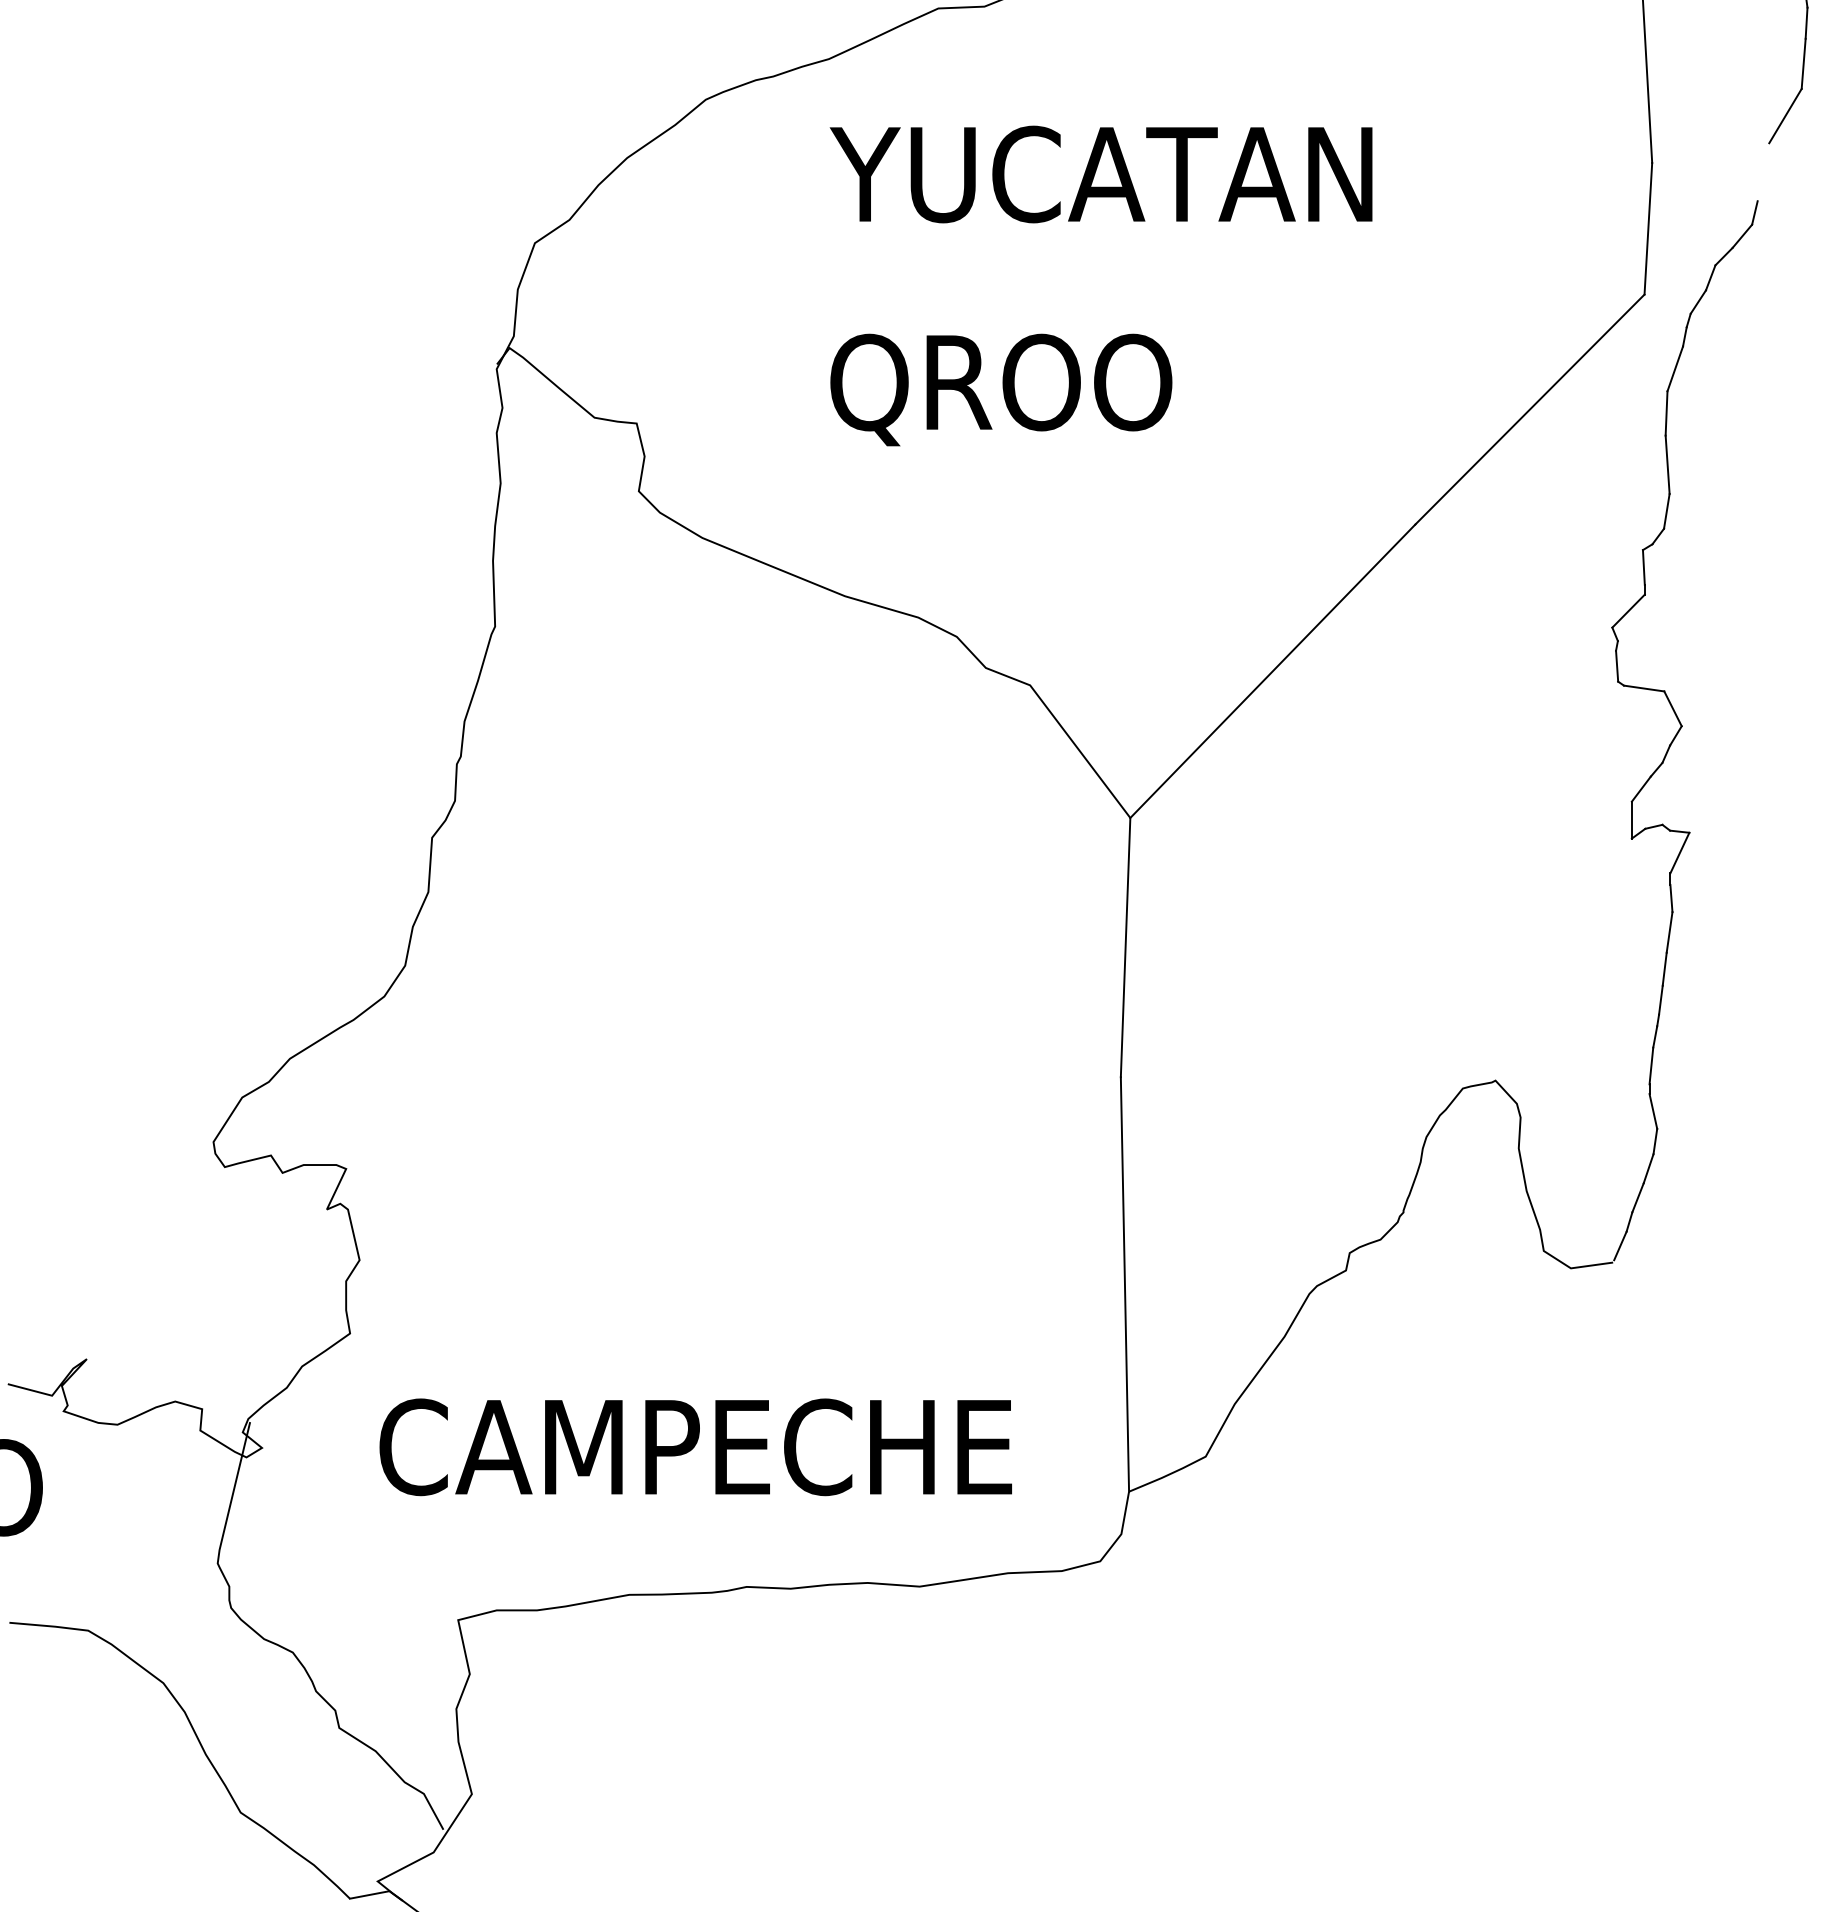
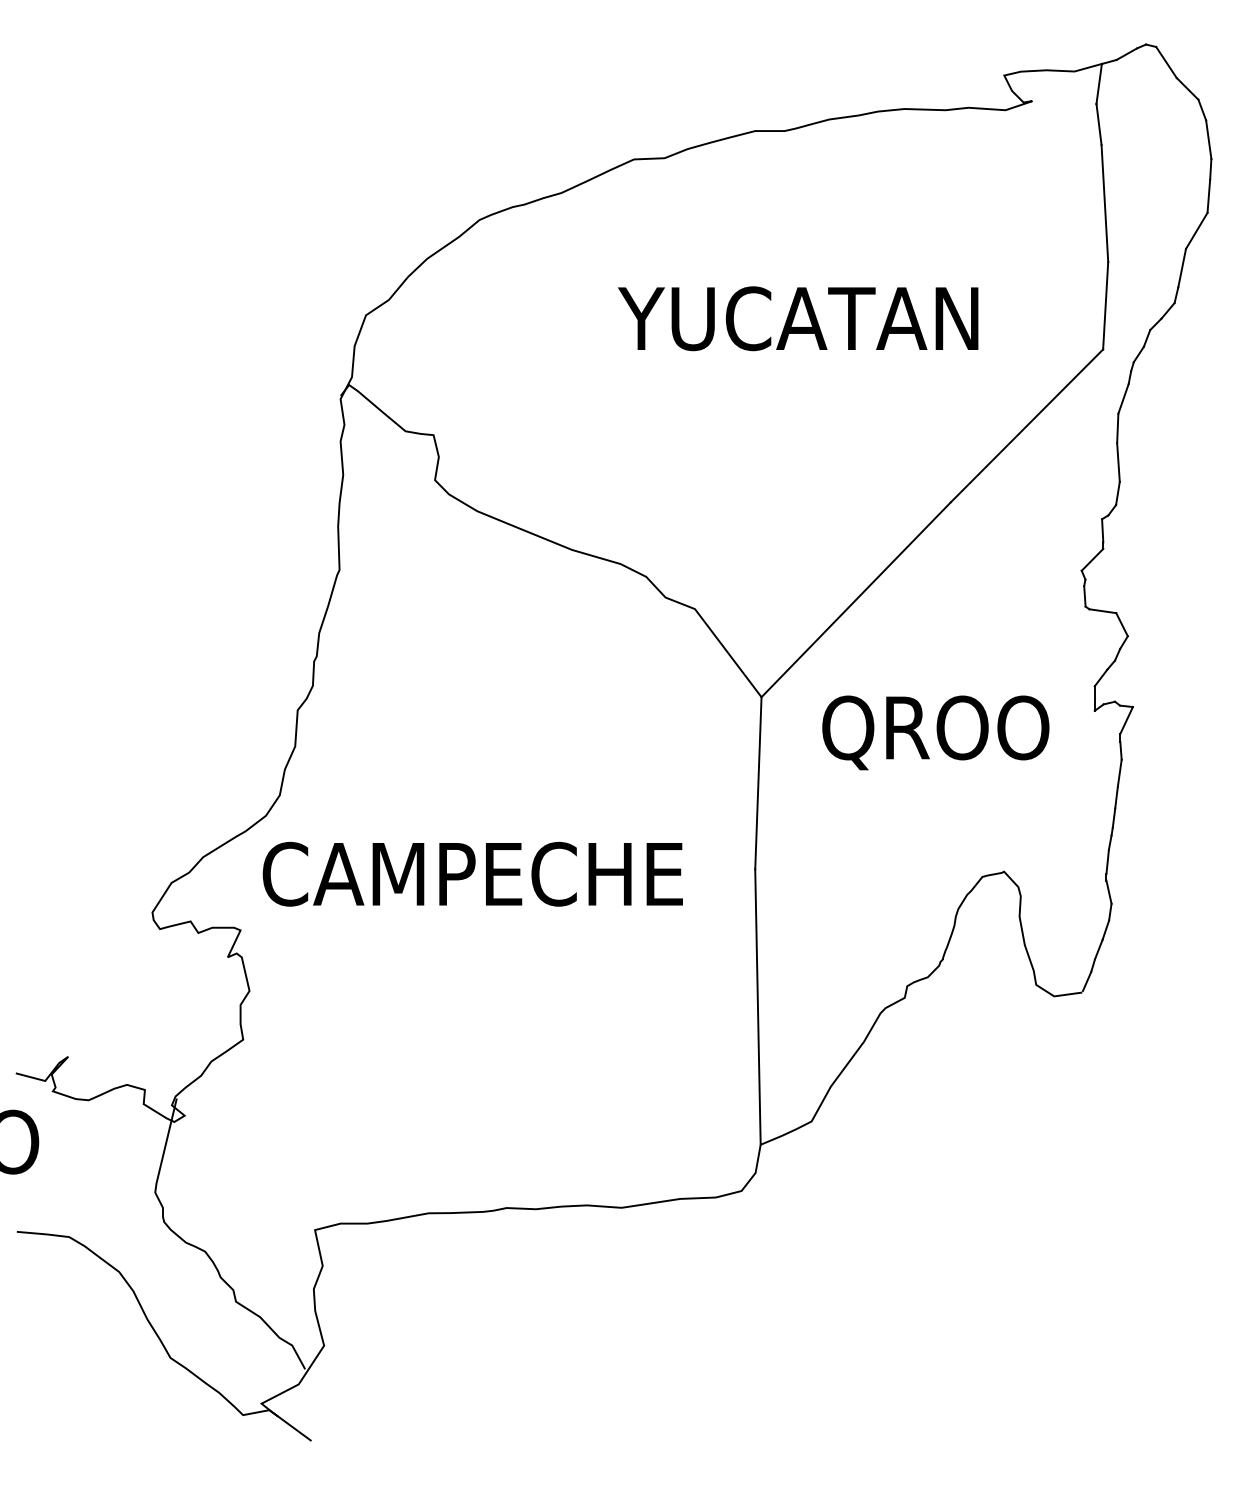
line: (1762, 171) -> (1181, 267), added
text: (1101, 174) -> (798, 318), moved
text: (1000, 389) -> (935, 732), moved
text: (695, 1446) -> (472, 873), moved

